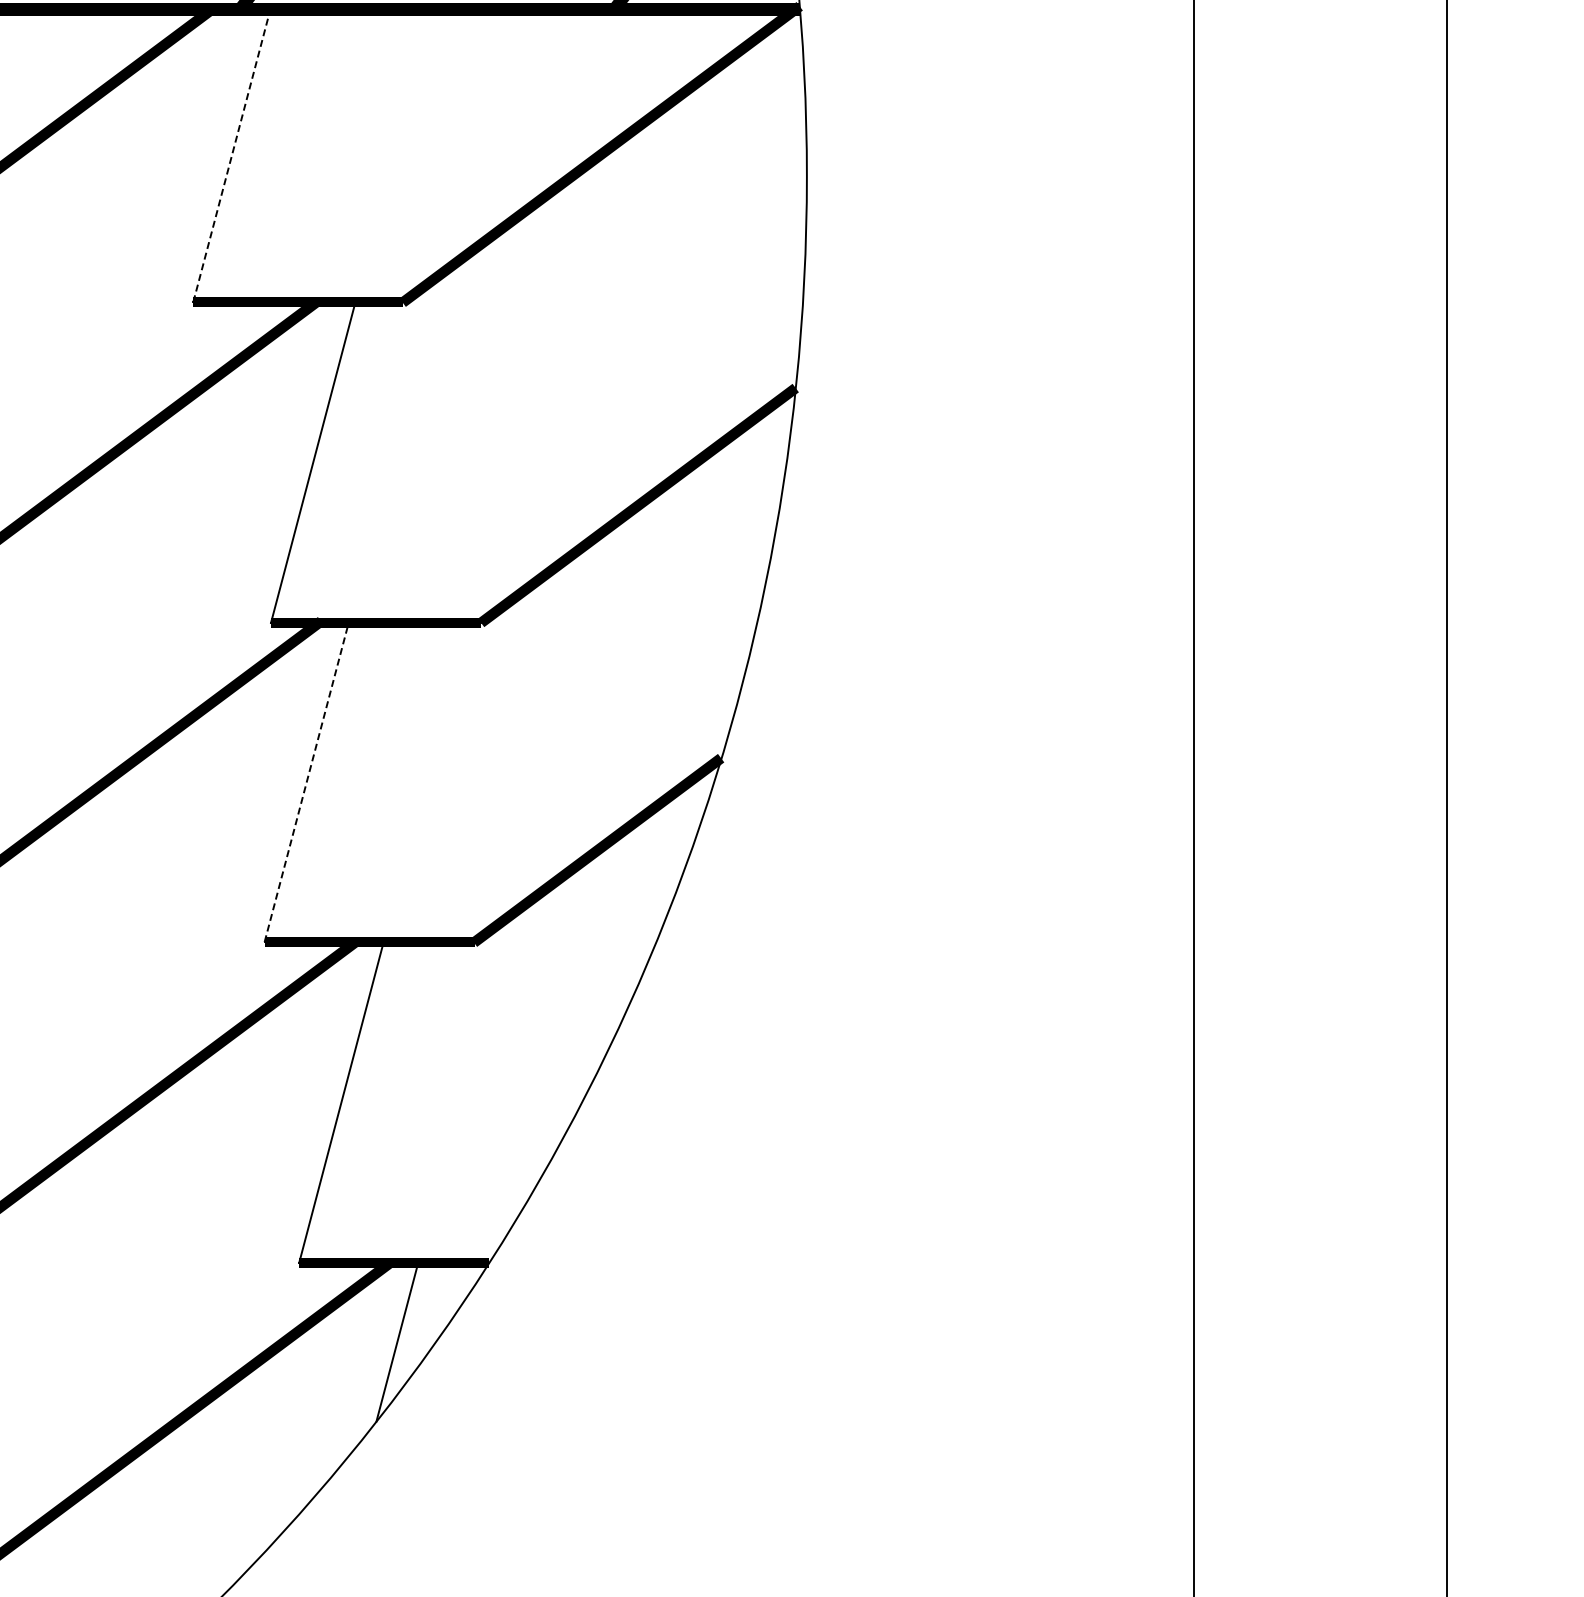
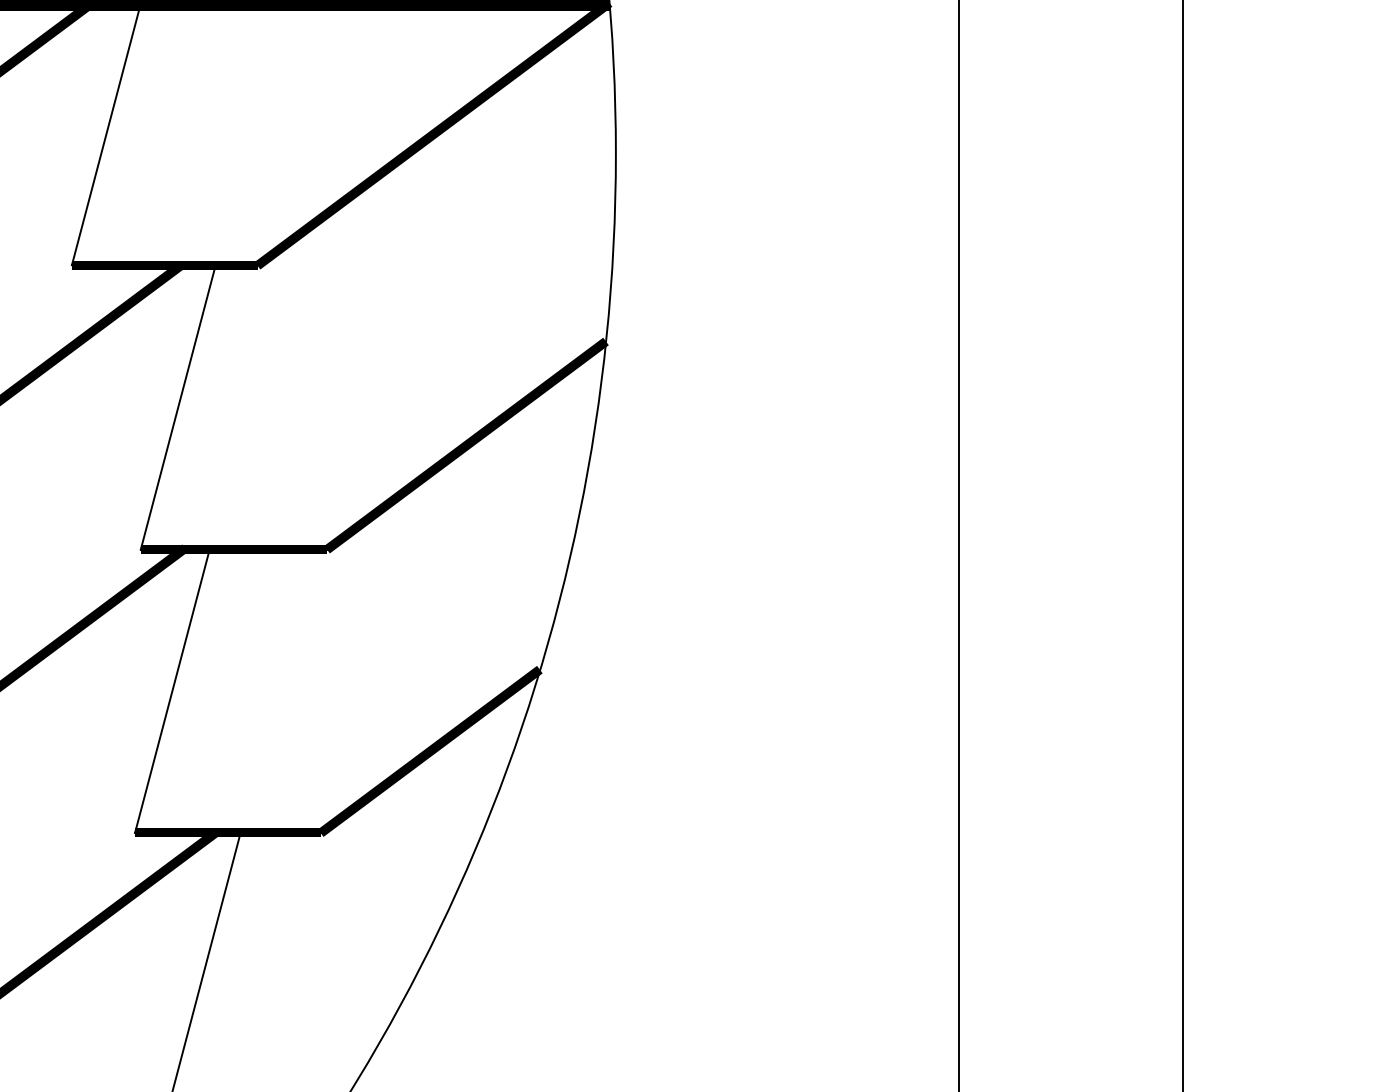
line: (232, 155) -> (106, 135), dashed -> solid
line: (306, 781) -> (172, 690), dashed -> solid

